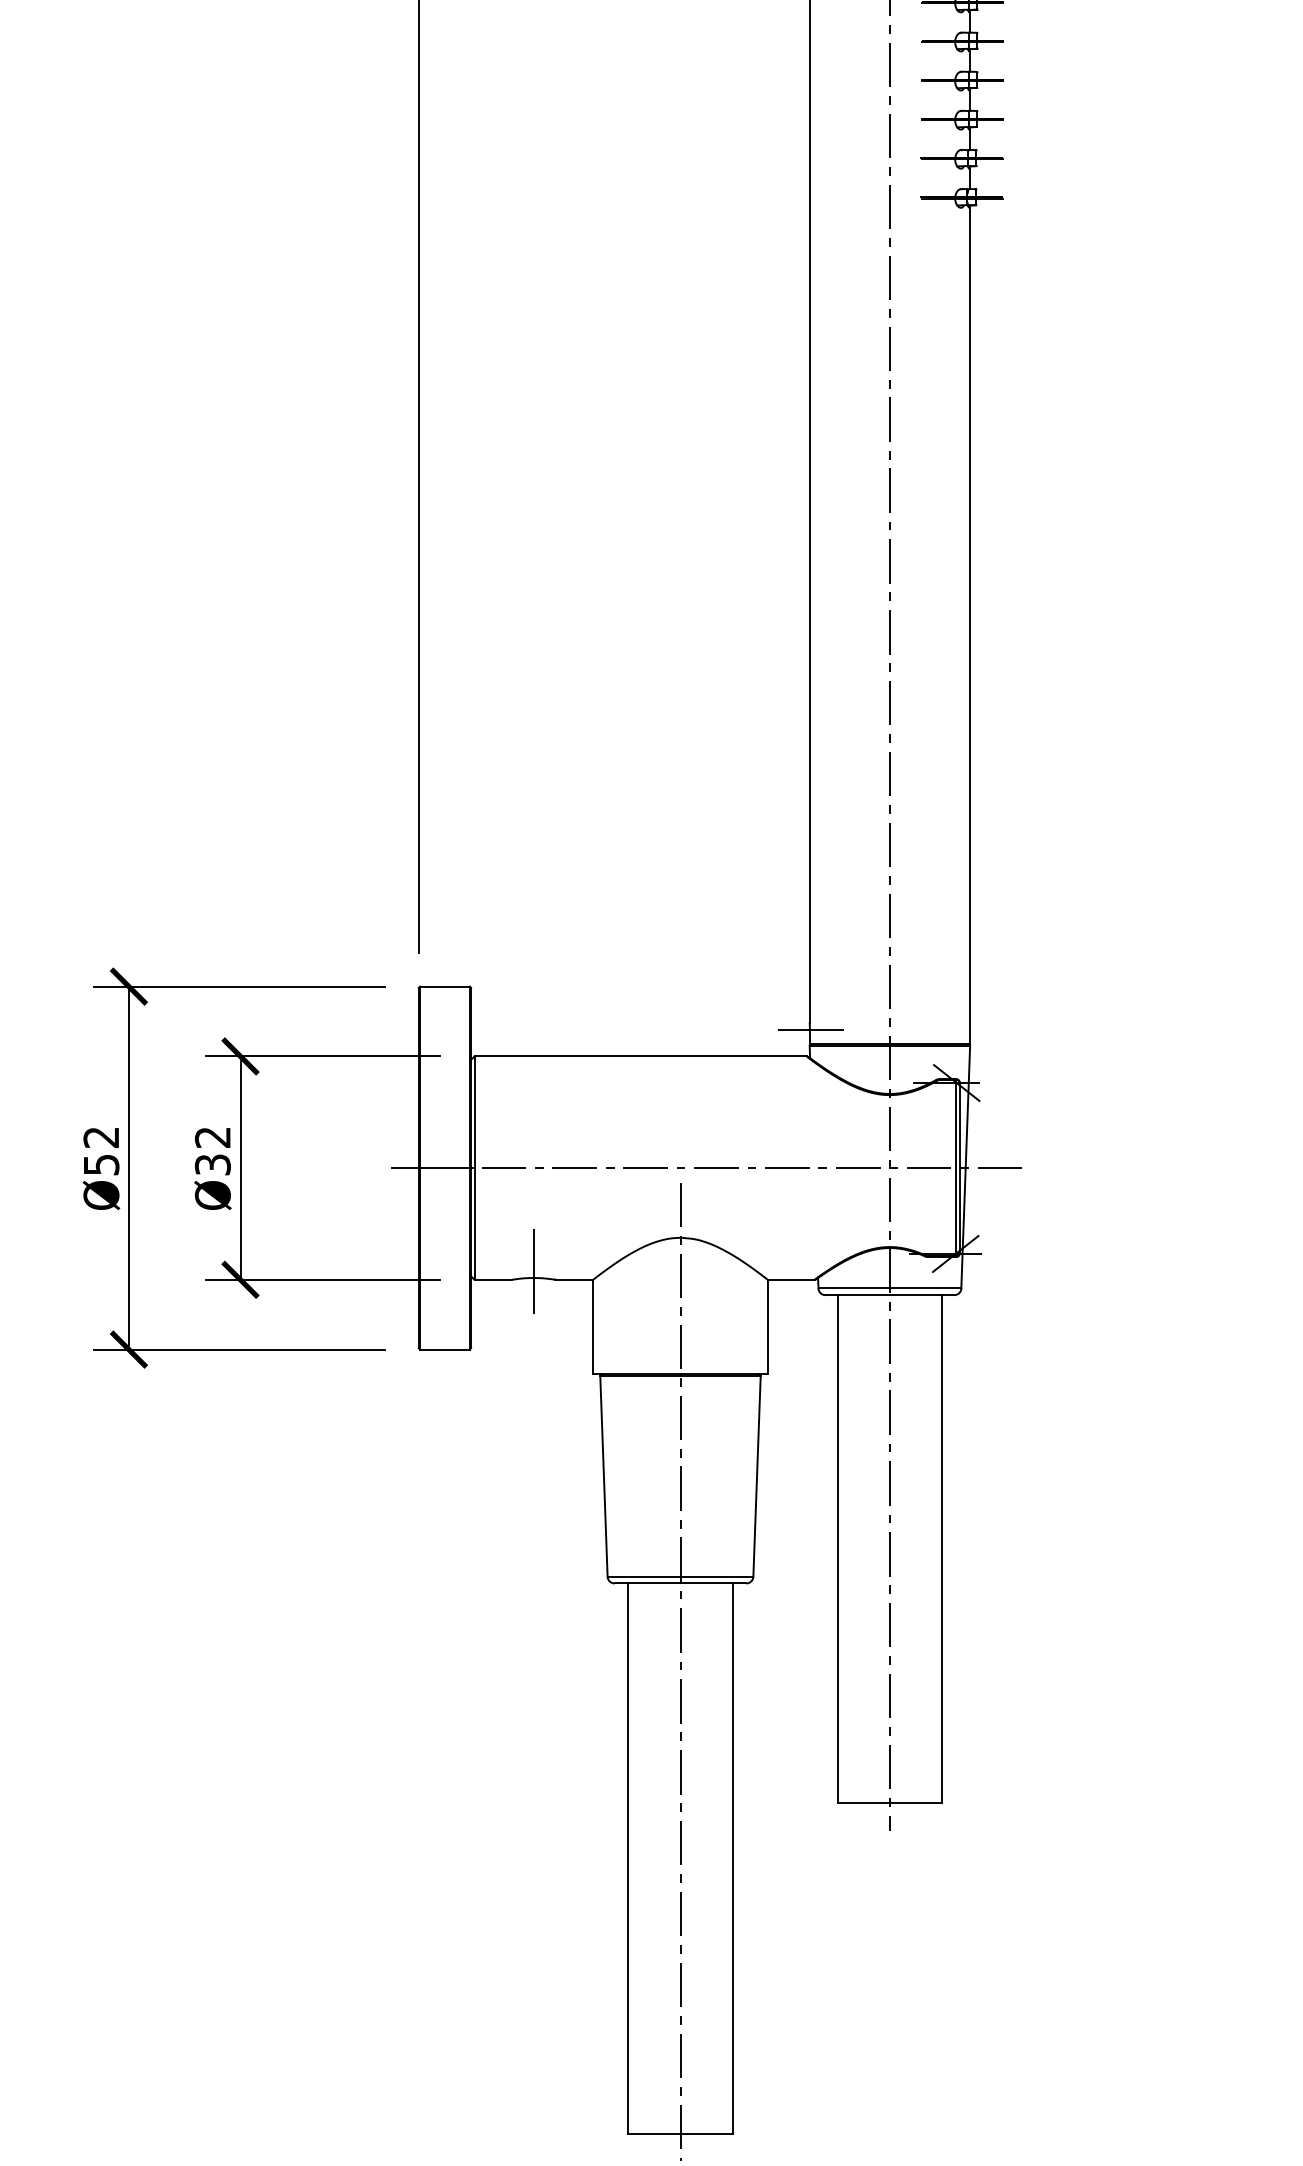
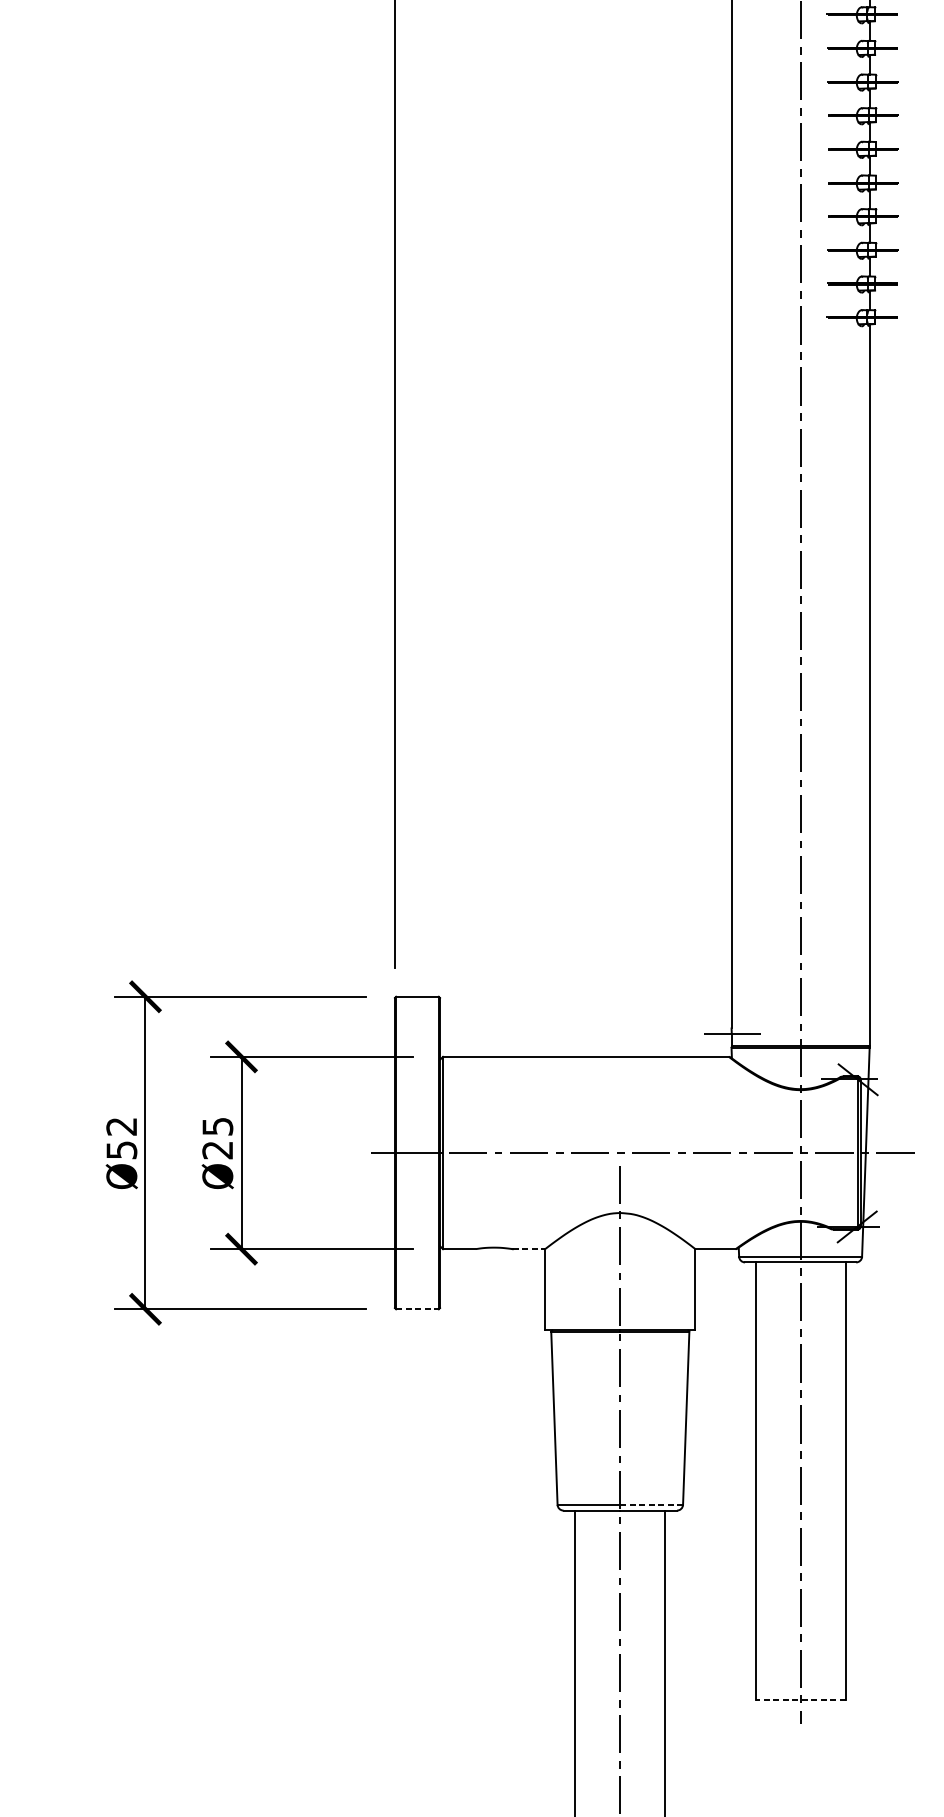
text: (212, 1151) -> (217, 1138), Ø32 -> Ø25
line: (533, 1271) -> (493, 1242), removed
line: (574, 1279) -> (529, 1248), solid -> dashed
line: (444, 1349) -> (417, 1309), solid -> dashed
line: (717, 1576) -> (652, 1504), solid -> dashed
line: (889, 1803) -> (800, 1700), solid -> dashed

